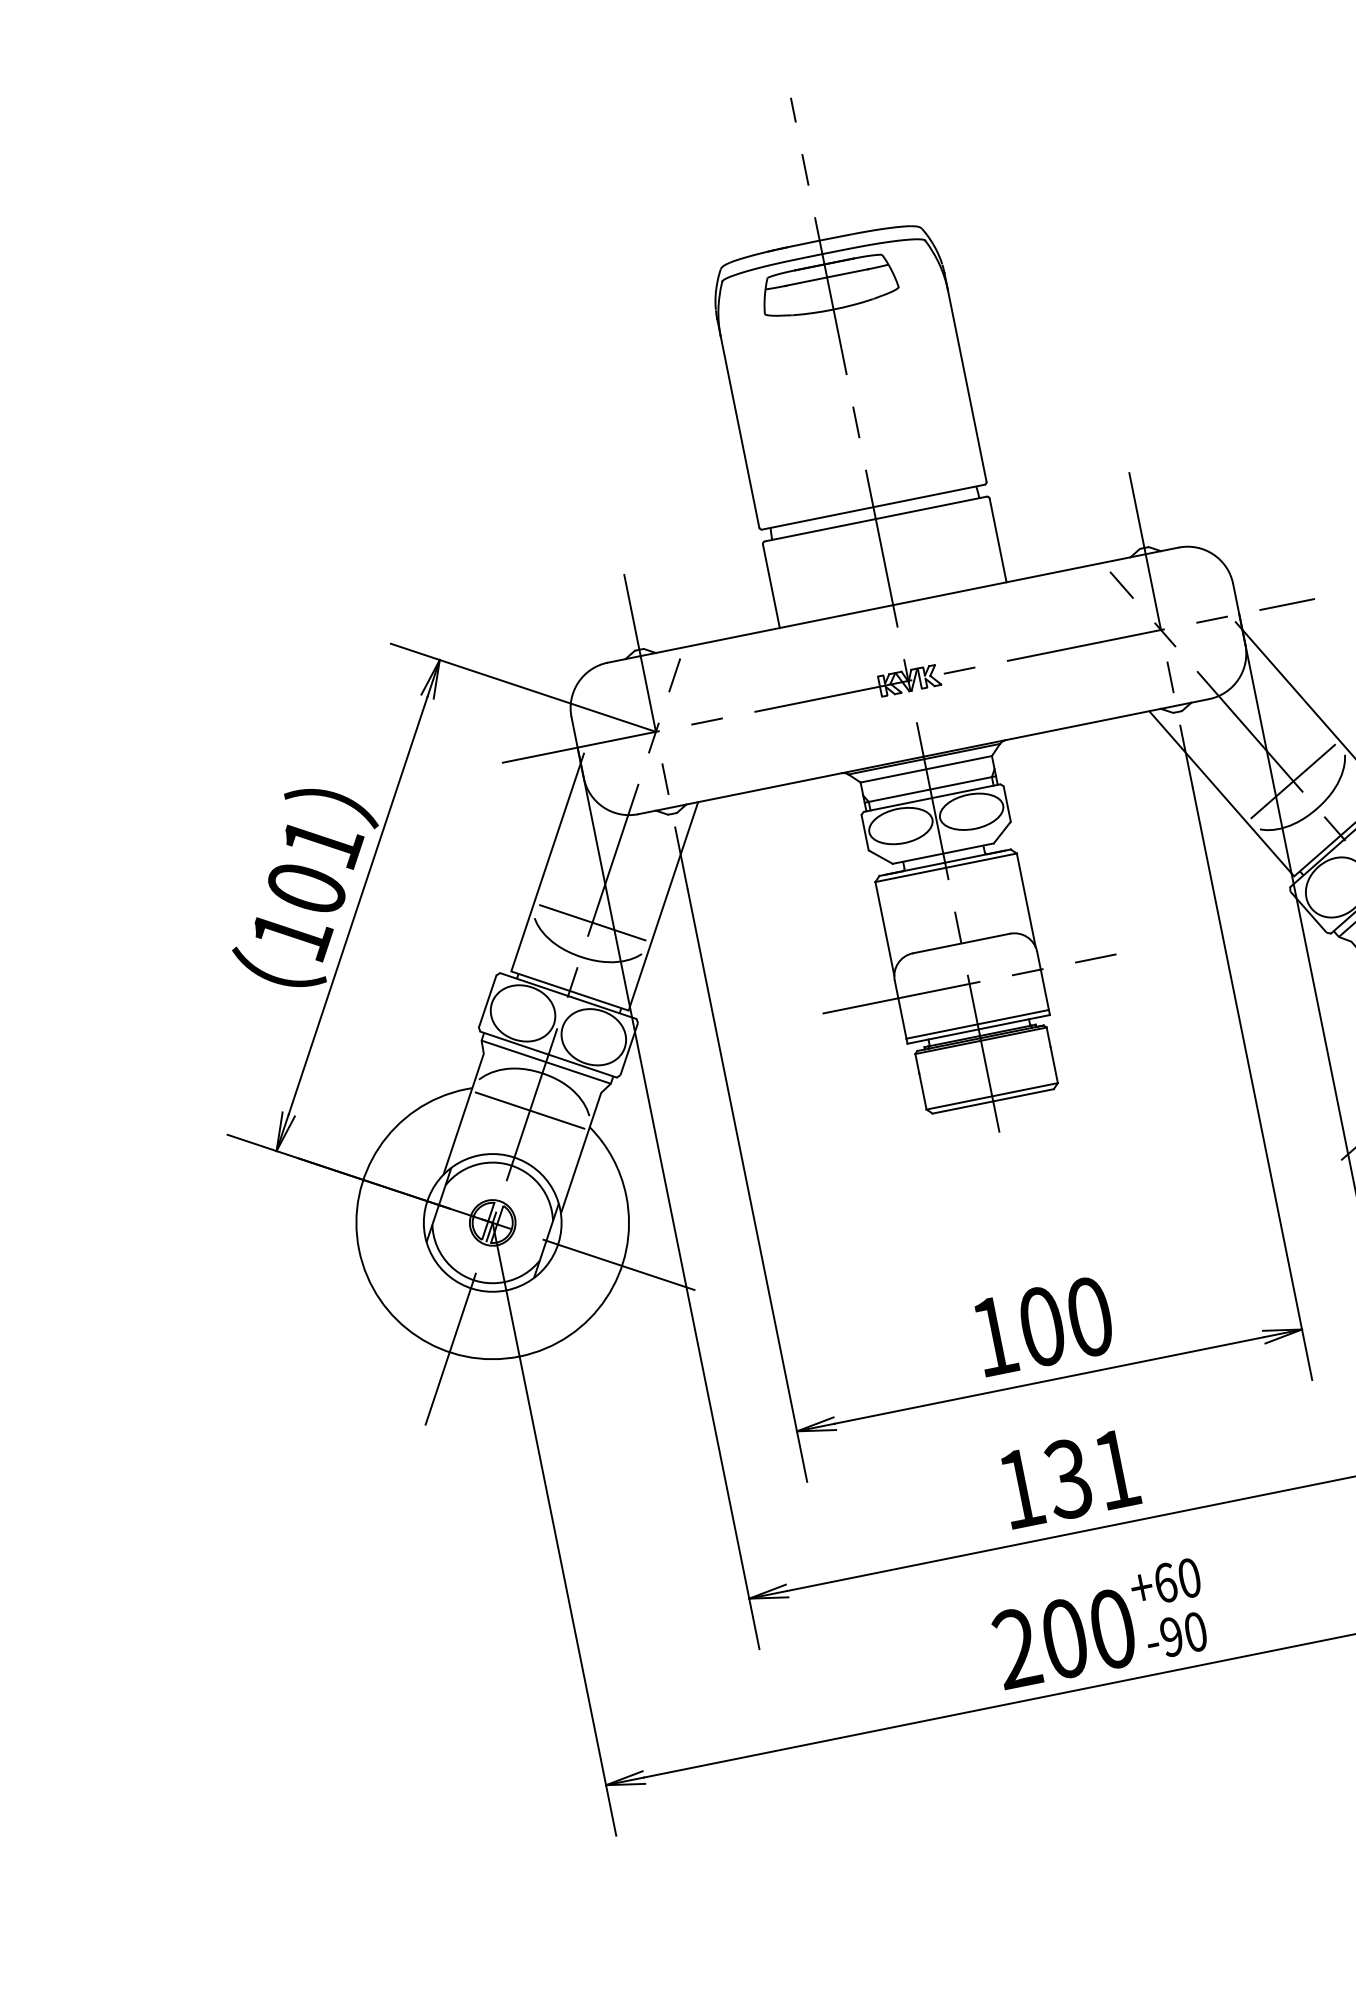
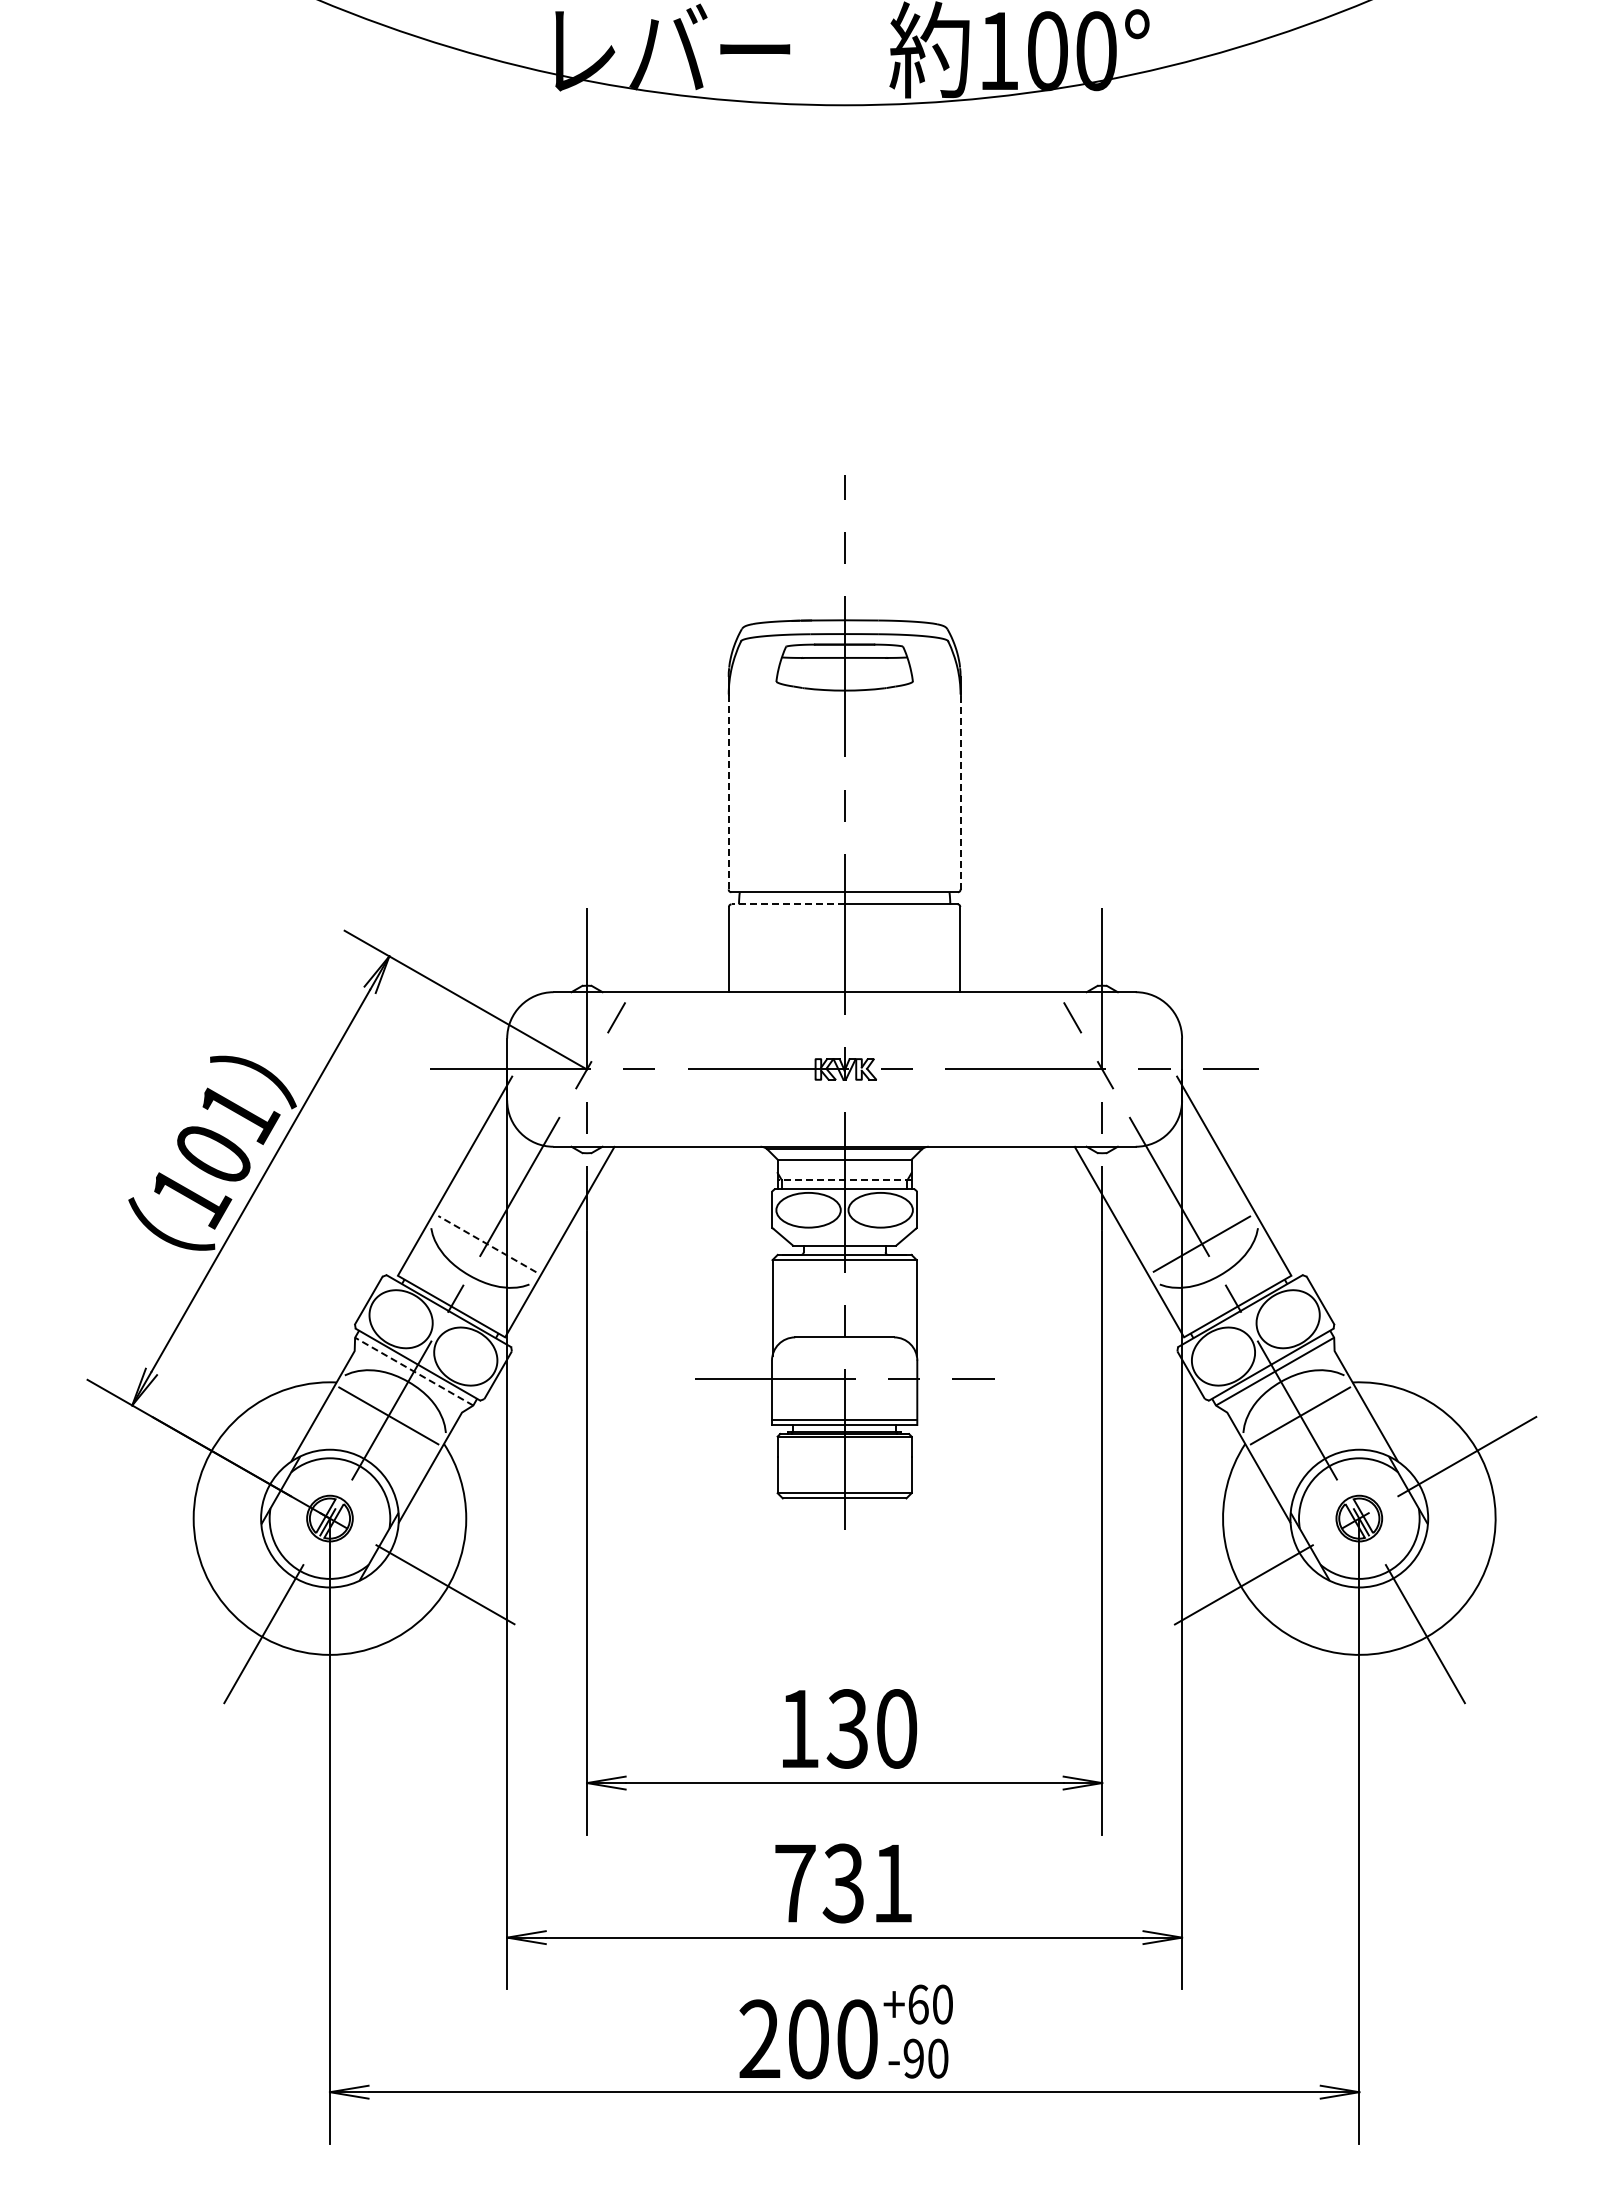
line: (967, 386) -> (960, 792), solid -> dashed
line: (739, 432) -> (728, 792), solid -> dashed
line: (820, 530) -> (788, 904), solid -> dashed
line: (930, 789) -> (844, 1180), solid -> dashed
line: (592, 923) -> (487, 1244), solid -> dashed
line: (545, 1062) -> (413, 1371), solid -> dashed
text: (1041, 1326) -> (847, 1728), 100 -> 130
text: (1021, 1488) -> (795, 1883), 131 -> 731

